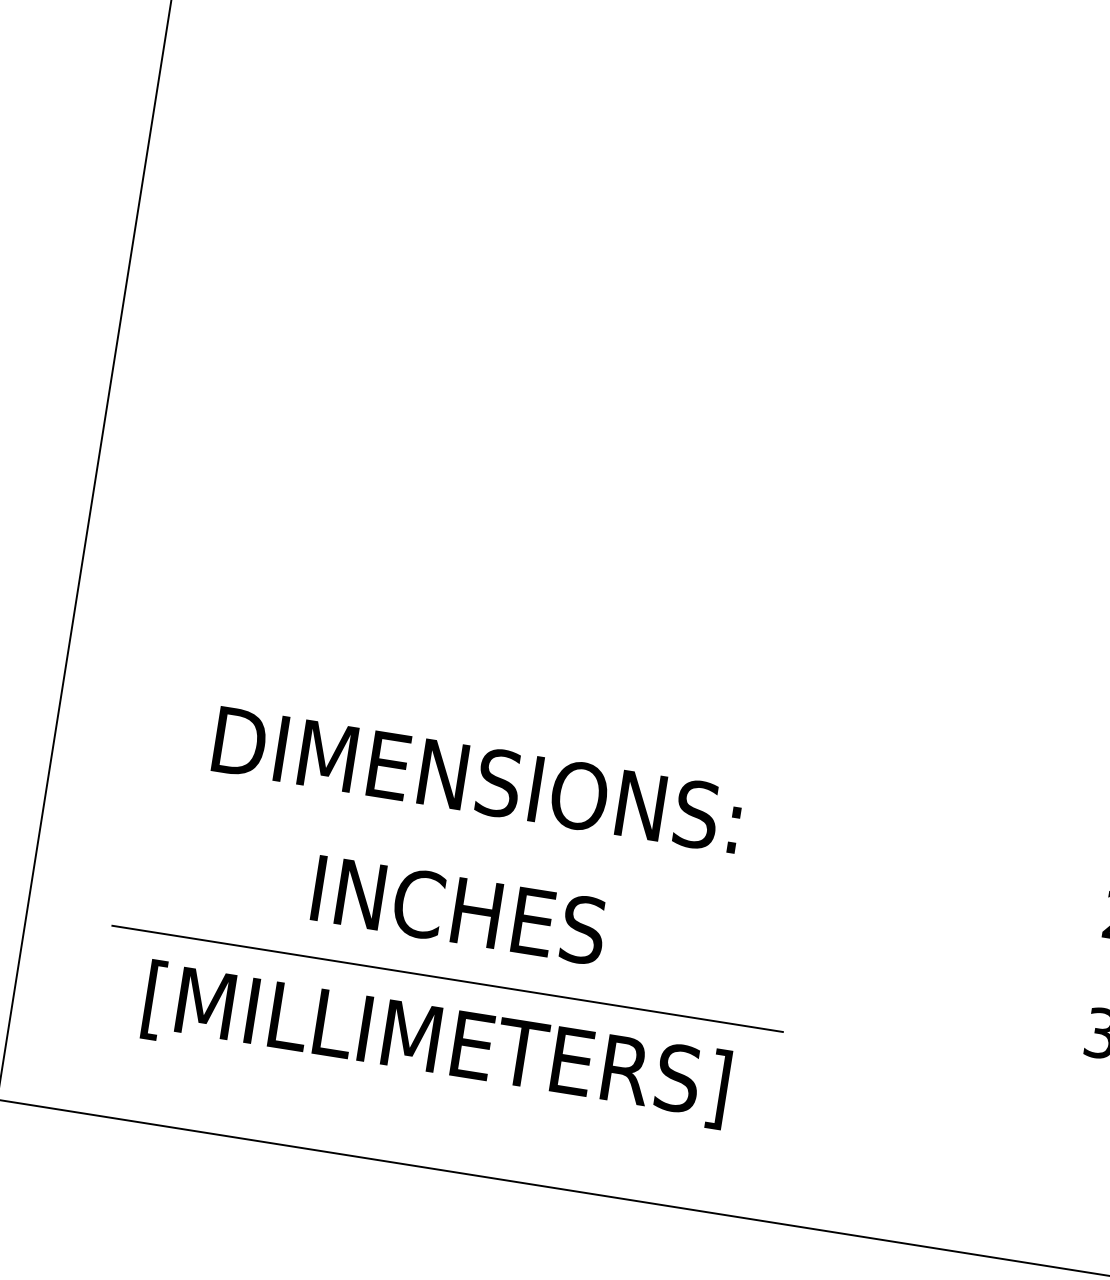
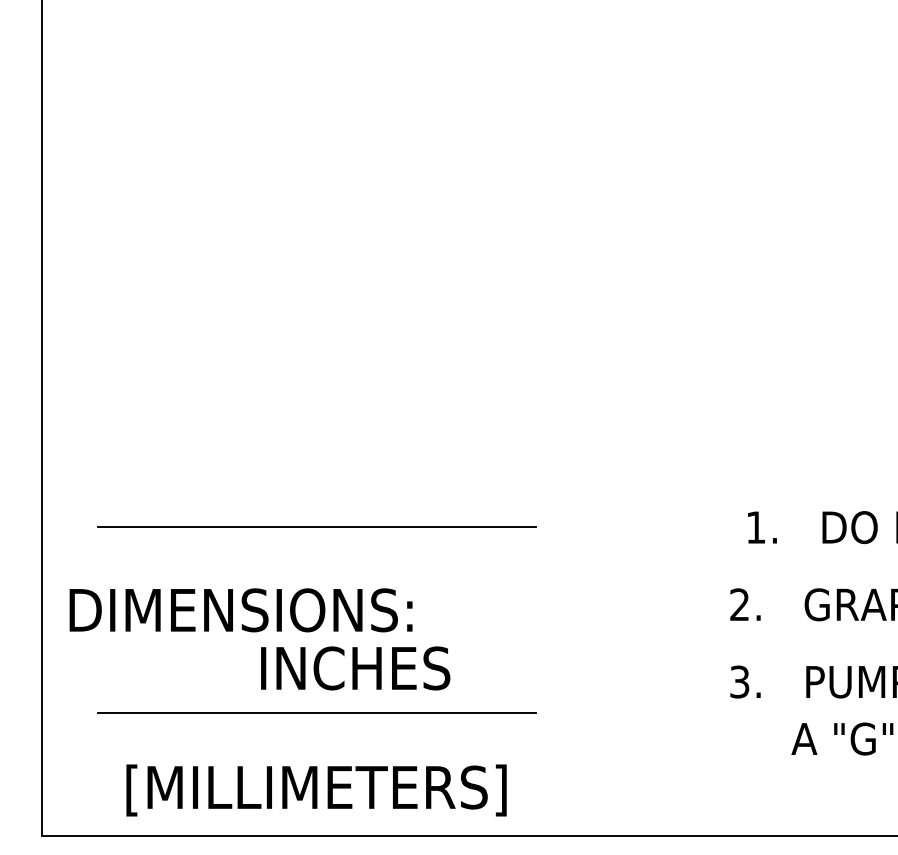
line: (492, 693) -> (316, 526), added
text: (476, 780) -> (240, 610), moved
text: (459, 910) -> (355, 668), moved
text: (436, 1044) -> (316, 790), moved

